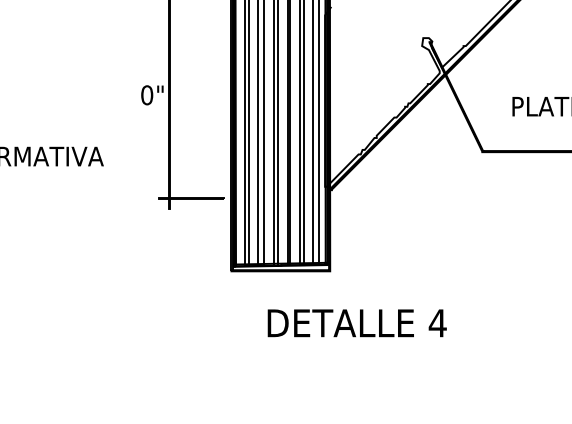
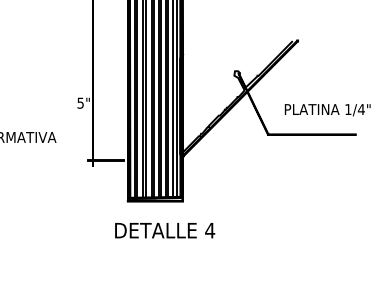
text: (146, 94) -> (80, 102), 0" -> 5"
text: (357, 323) -> (165, 230), moved

